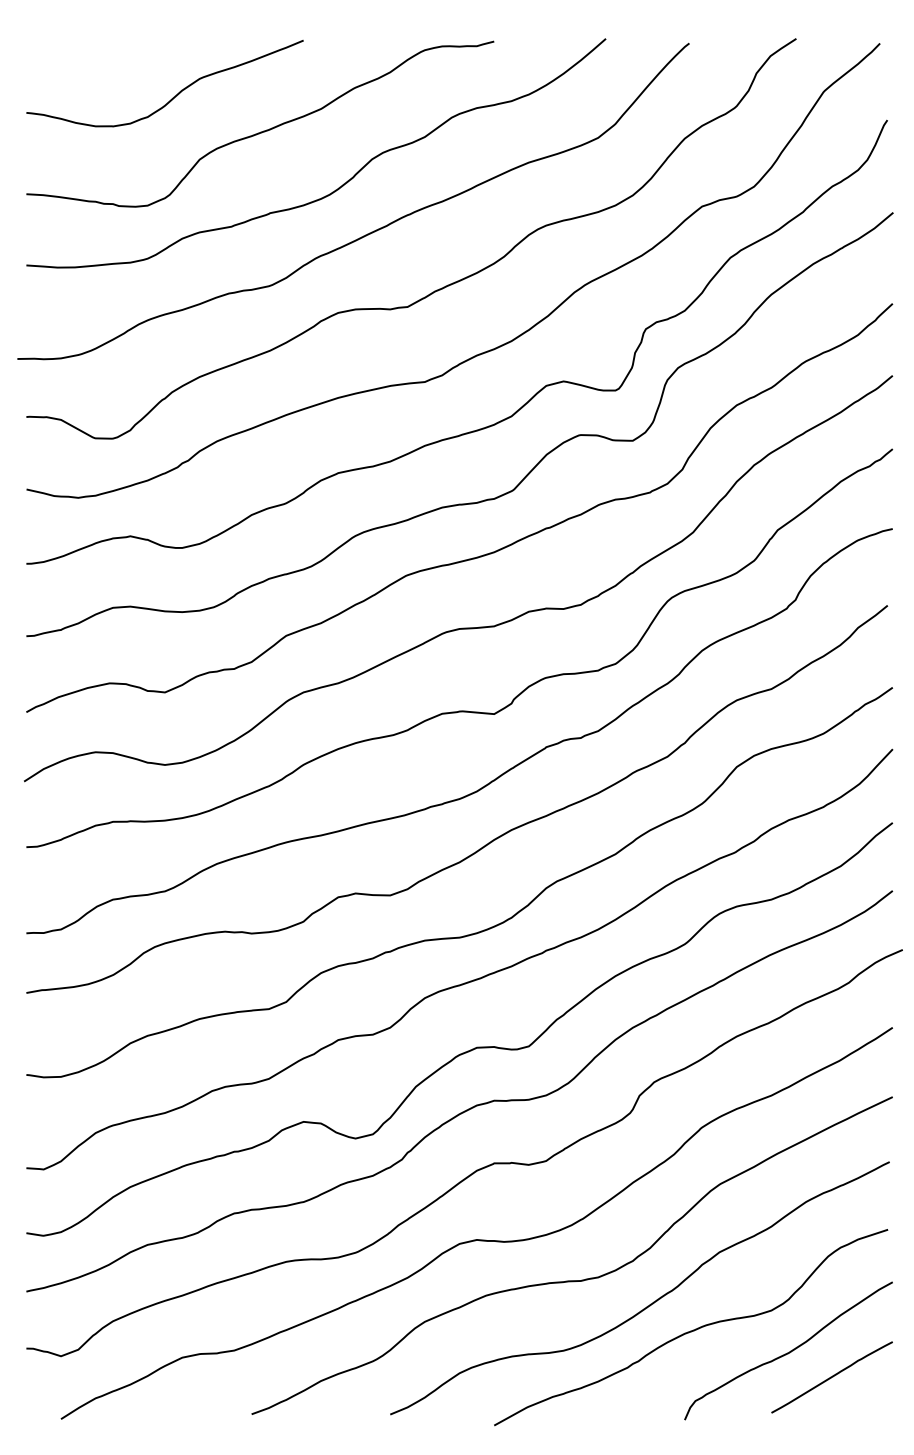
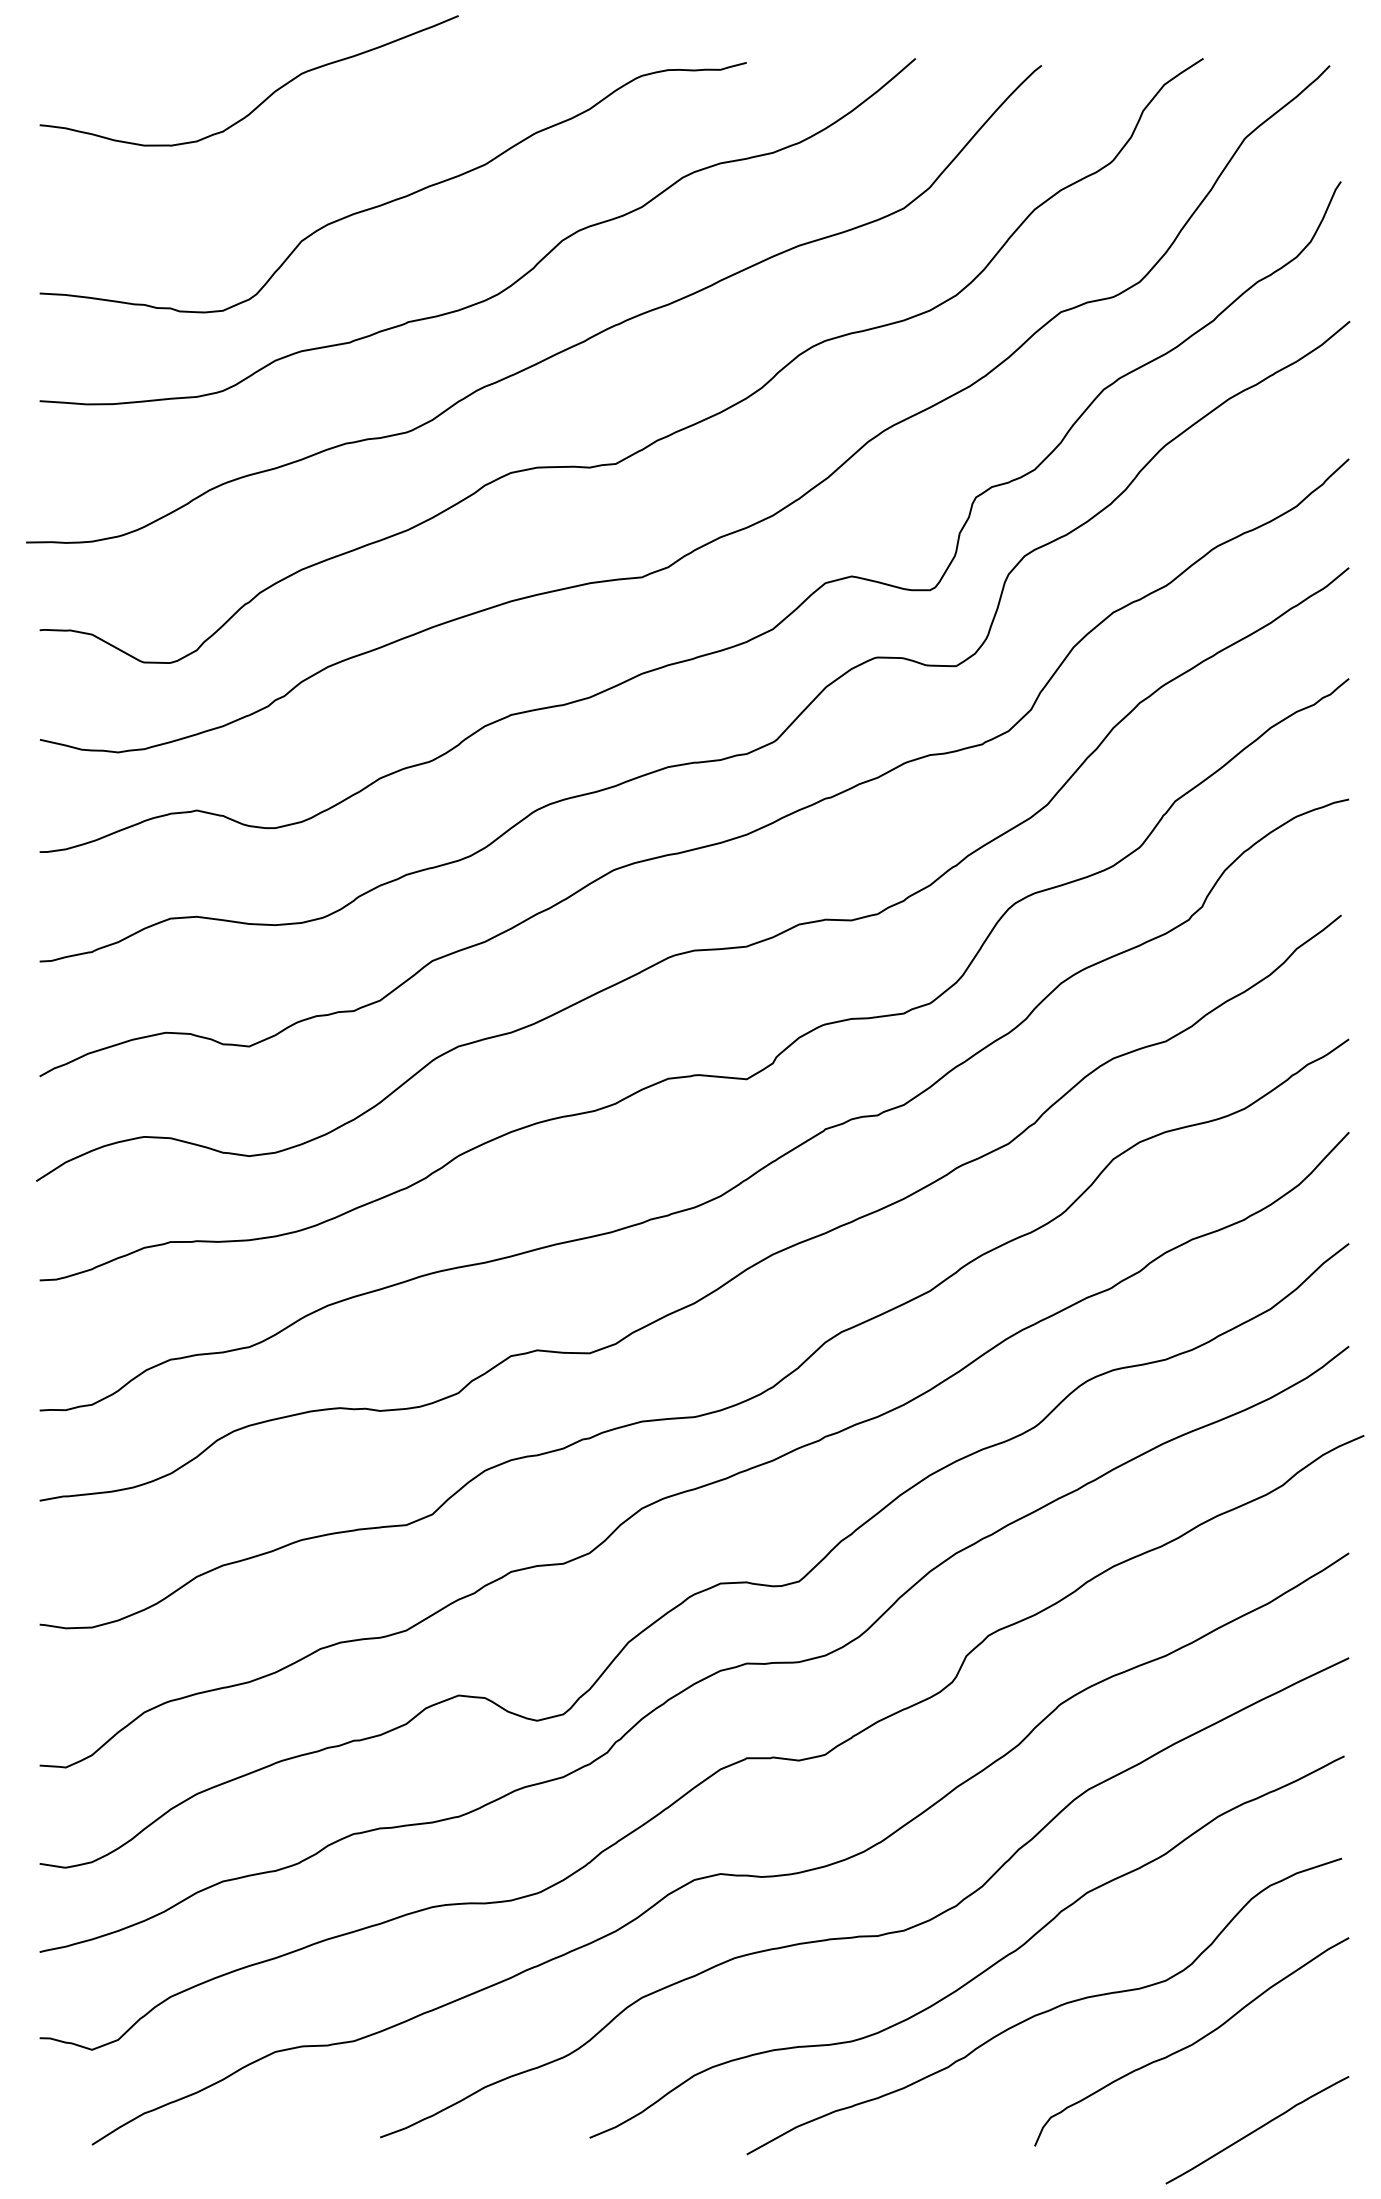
curve: (173, 96) -> (262, 100), moved
curve: (831, 1377) -> (1256, 2130), moved

